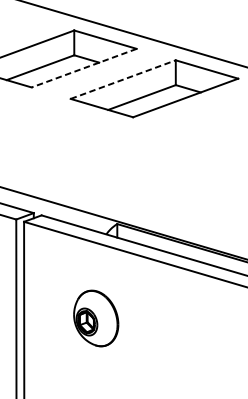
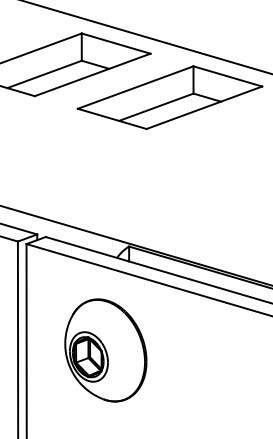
line: (84, 67) -> (92, 74), dashed -> solid
line: (123, 79) -> (135, 87), dashed -> solid
part: (95, 318) -> (105, 350), size x1.67

